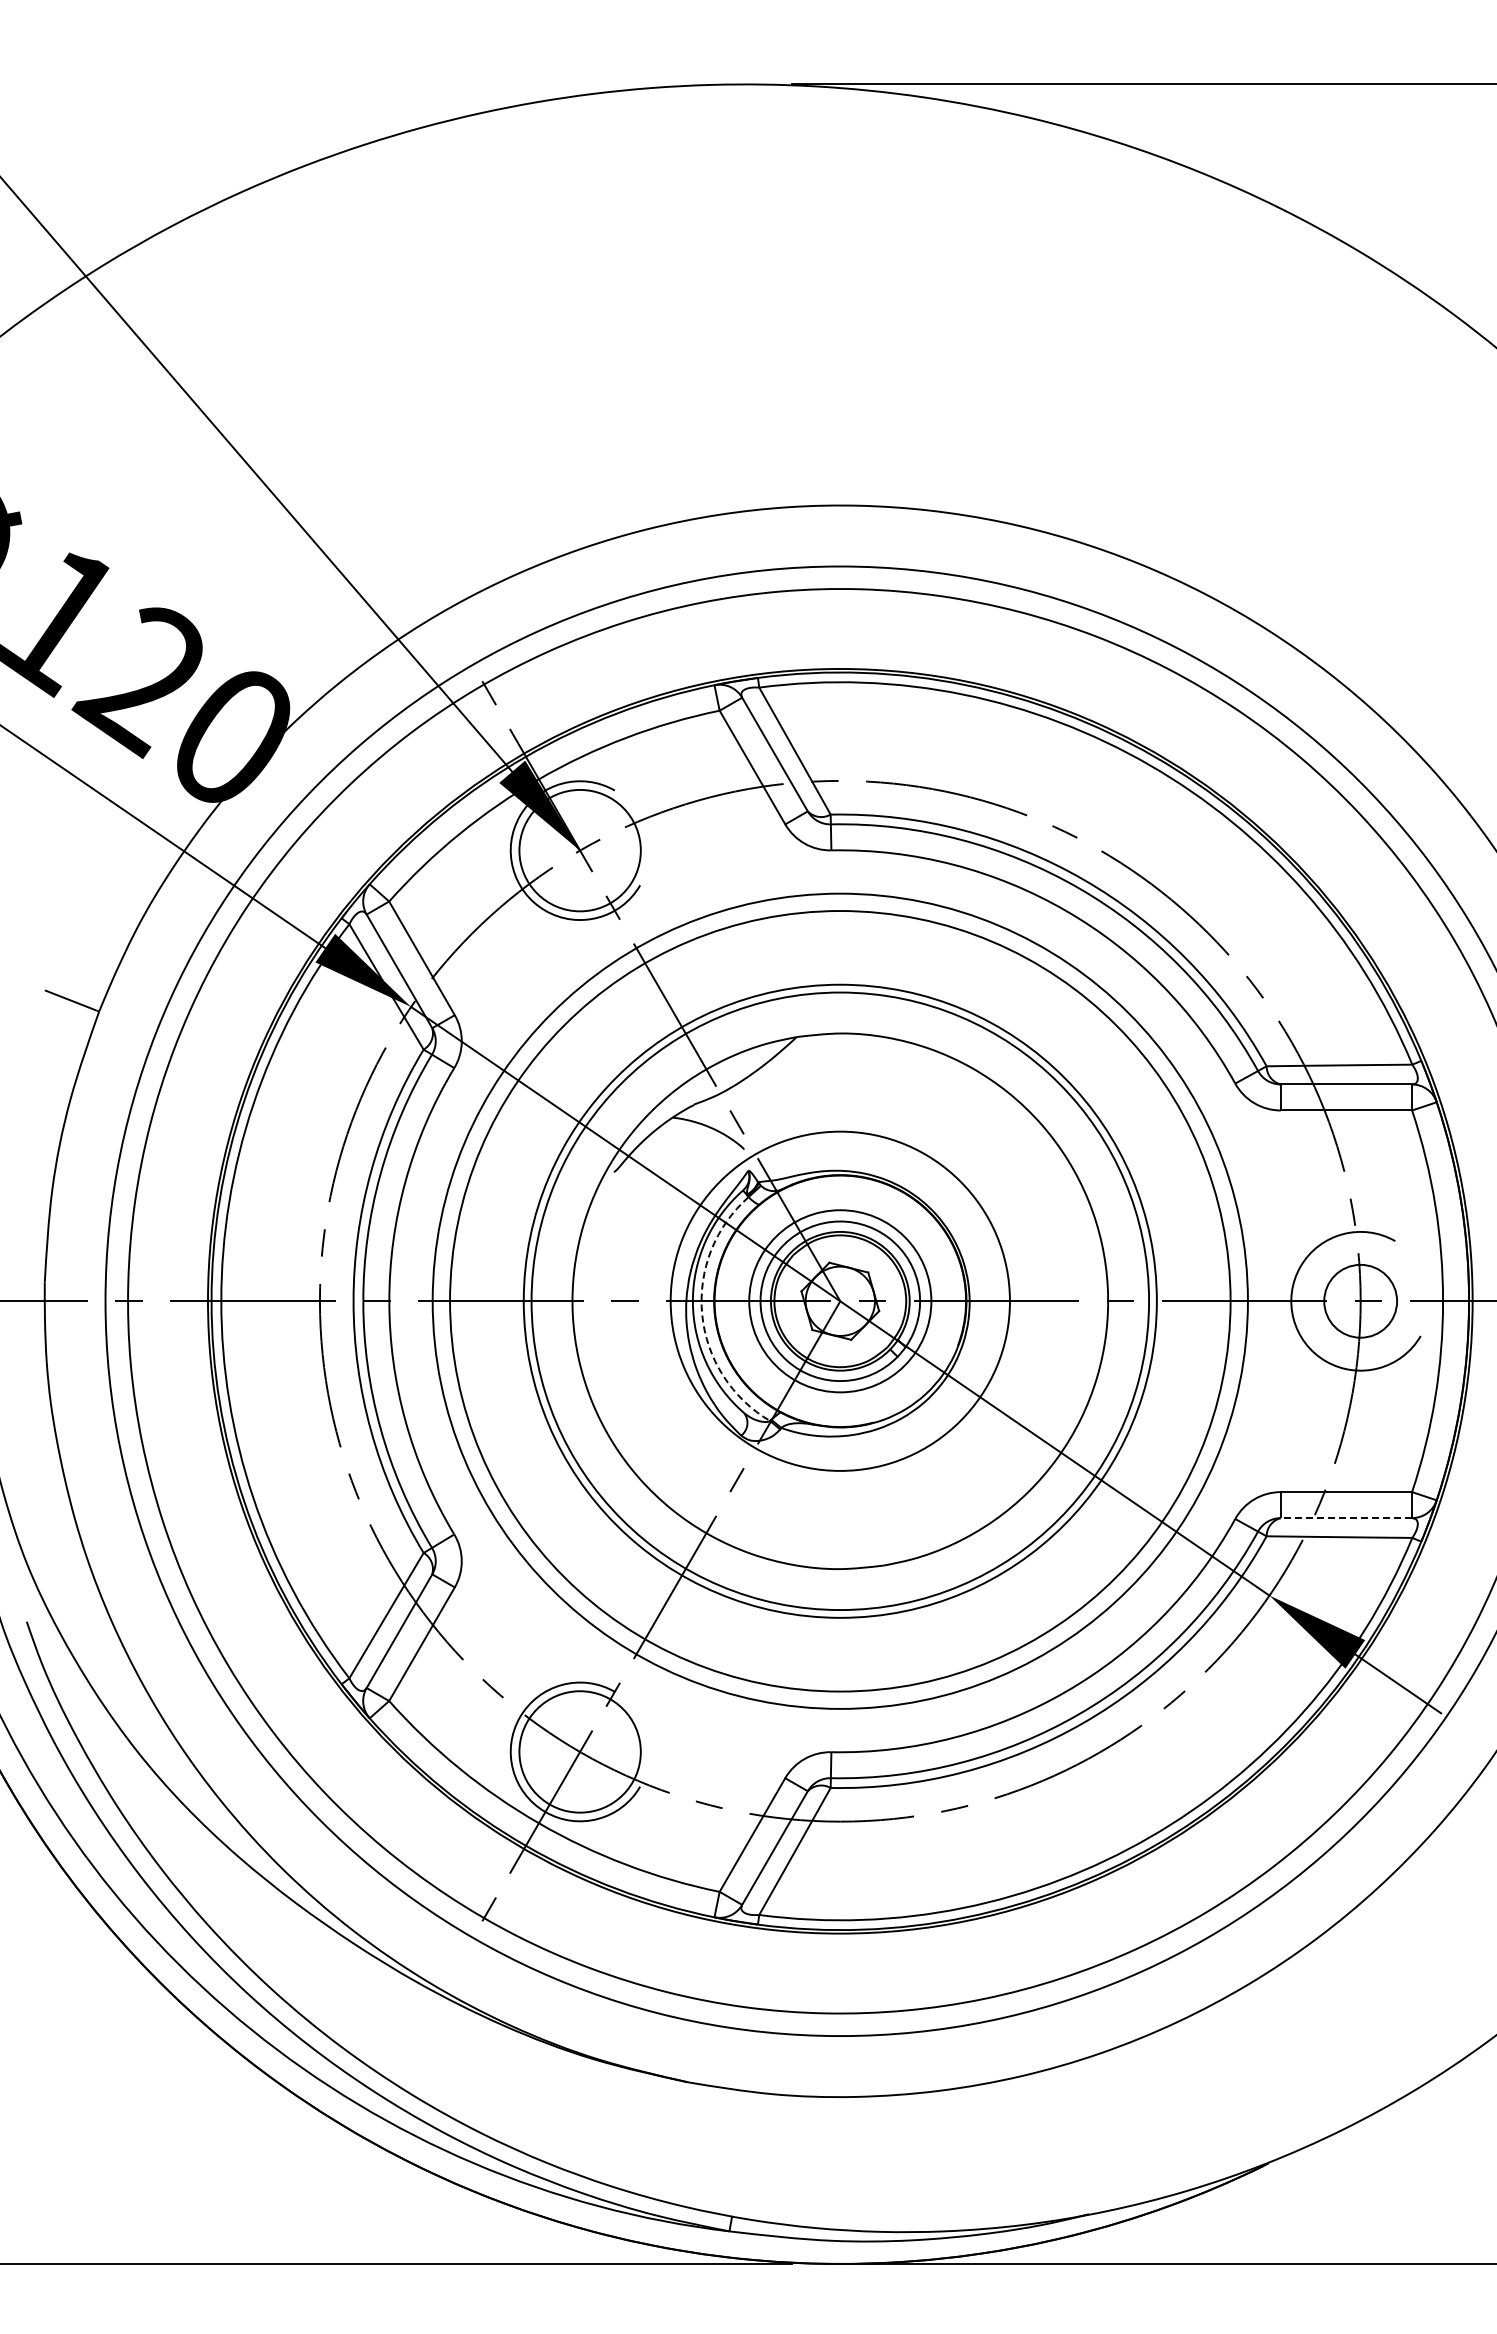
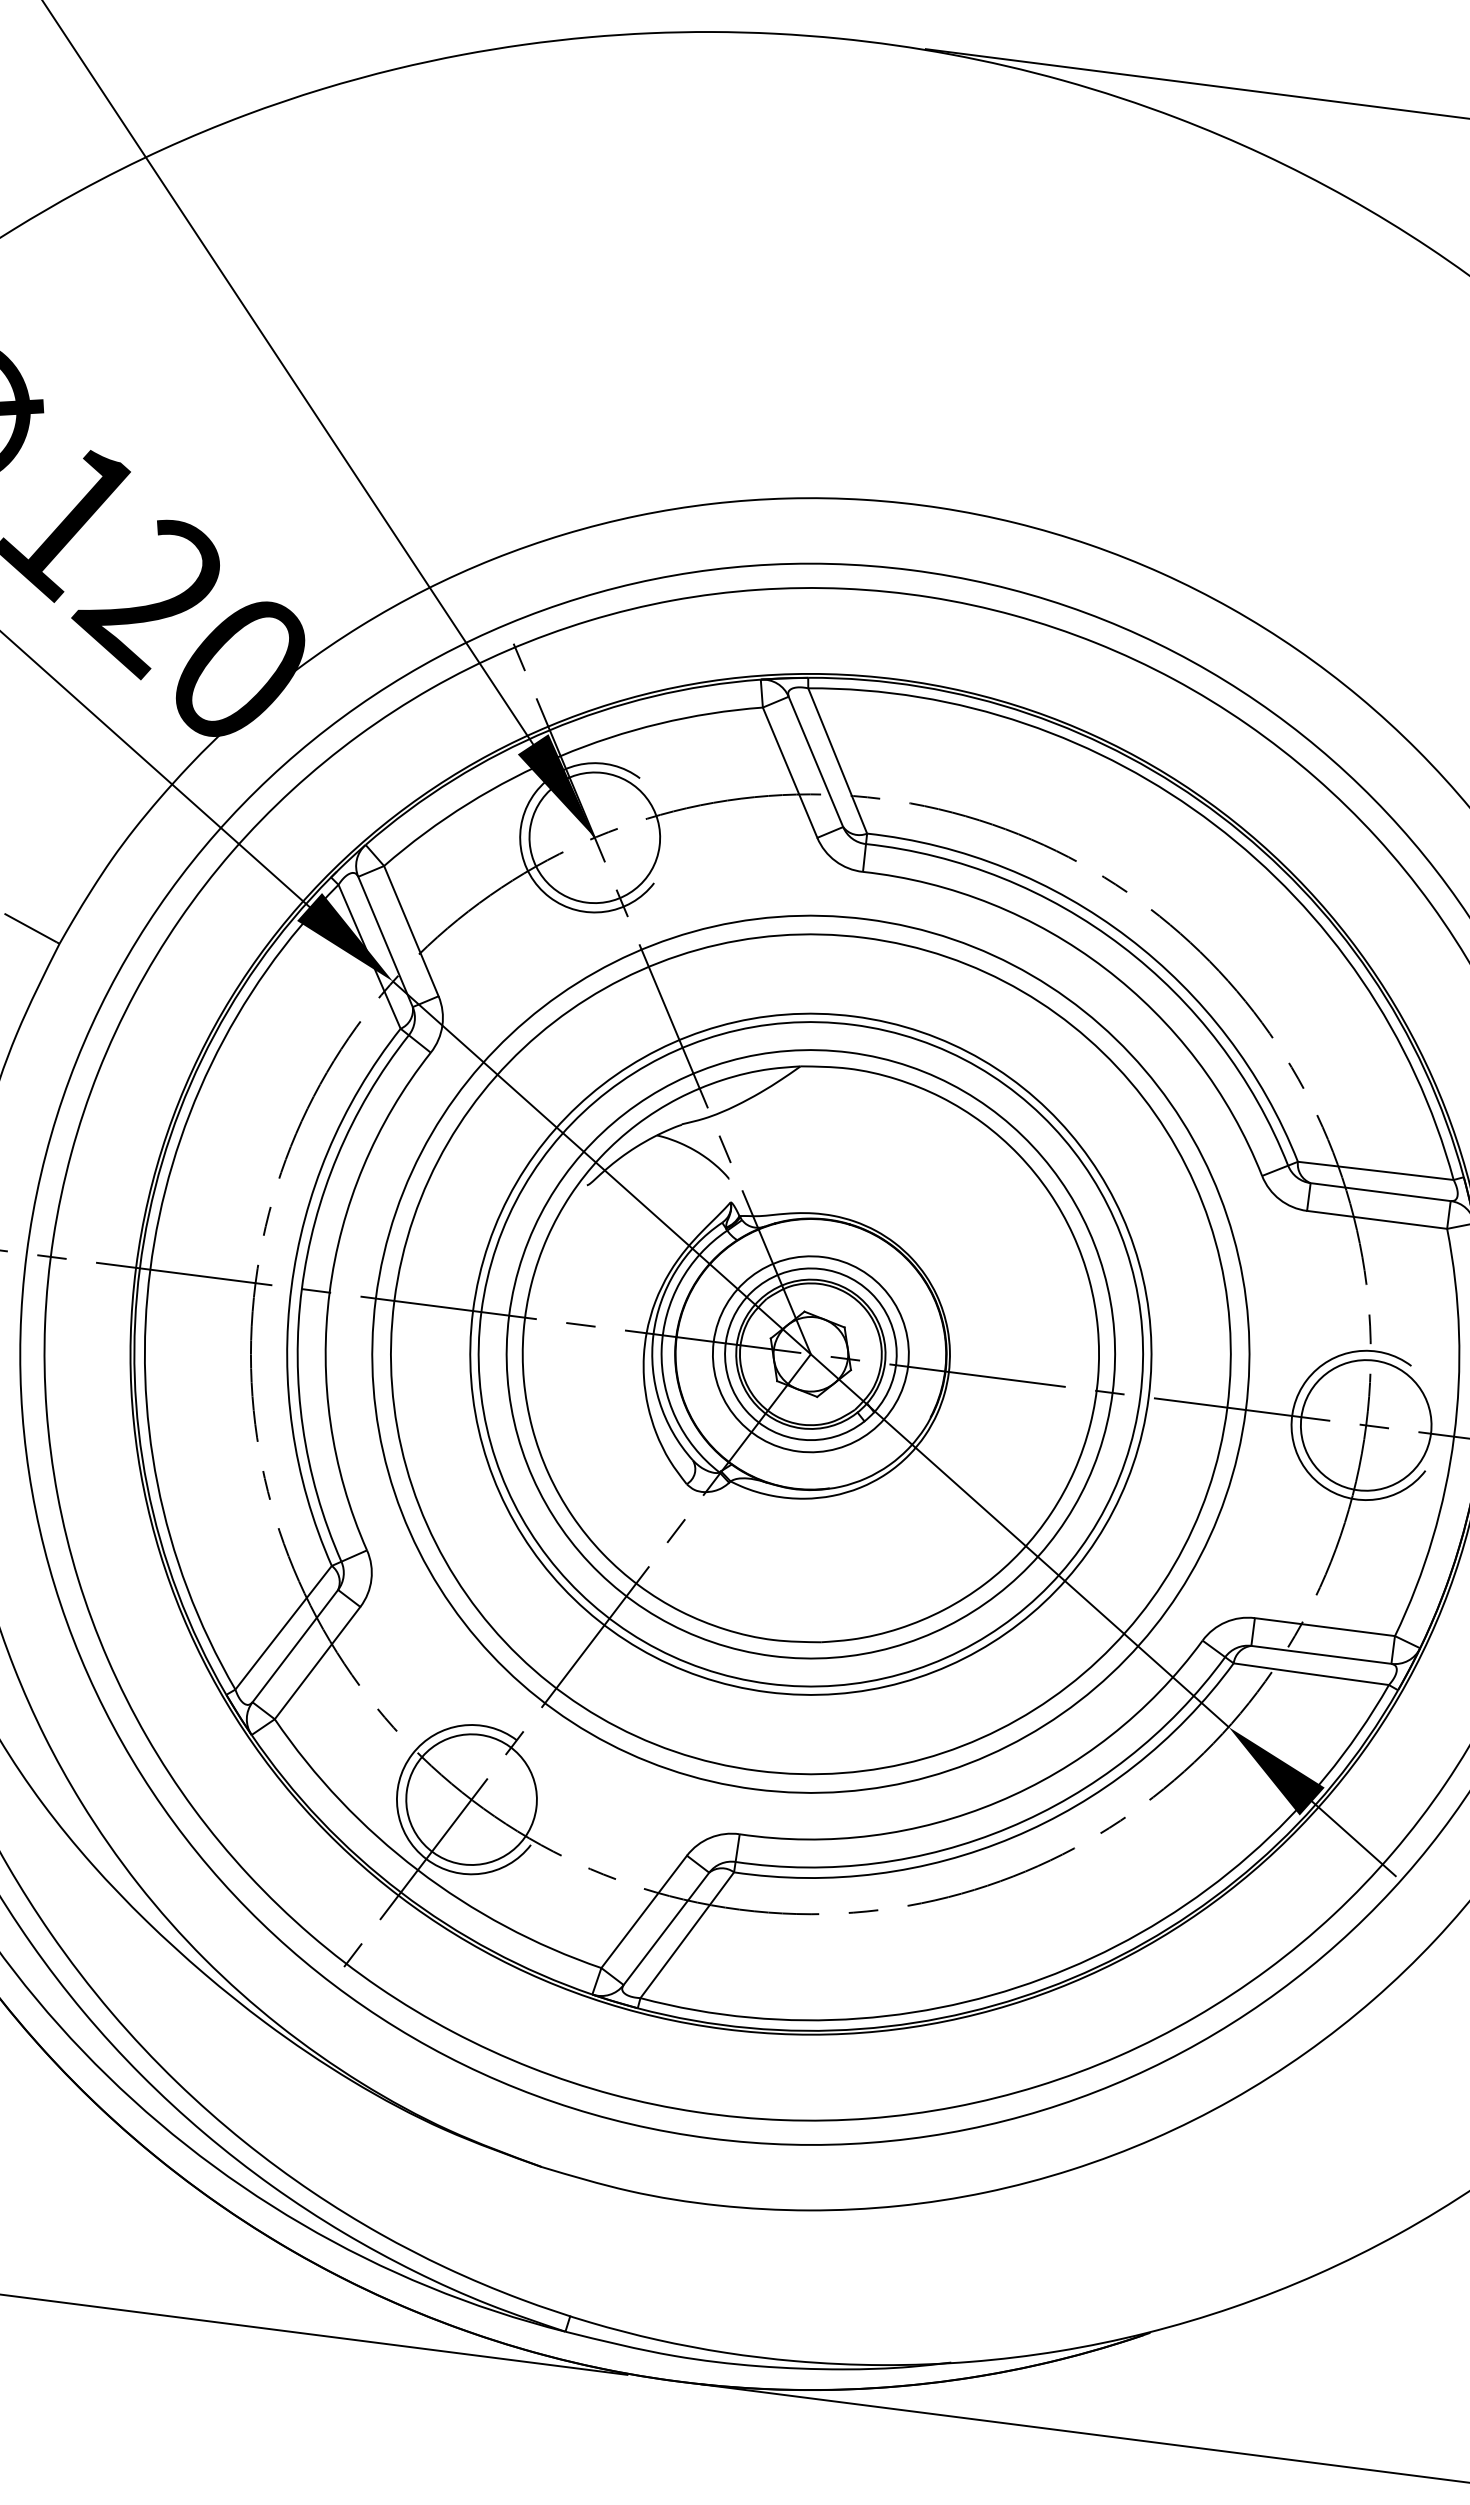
circle: (840, 1301) -> (811, 1354), size x1.67
circle: (1360, 1301) -> (1365, 1425), size x1.67
arc: (702, 1314) -> (662, 1349), dashed -> solid
line: (1346, 1518) -> (1321, 1655), dashed -> solid

